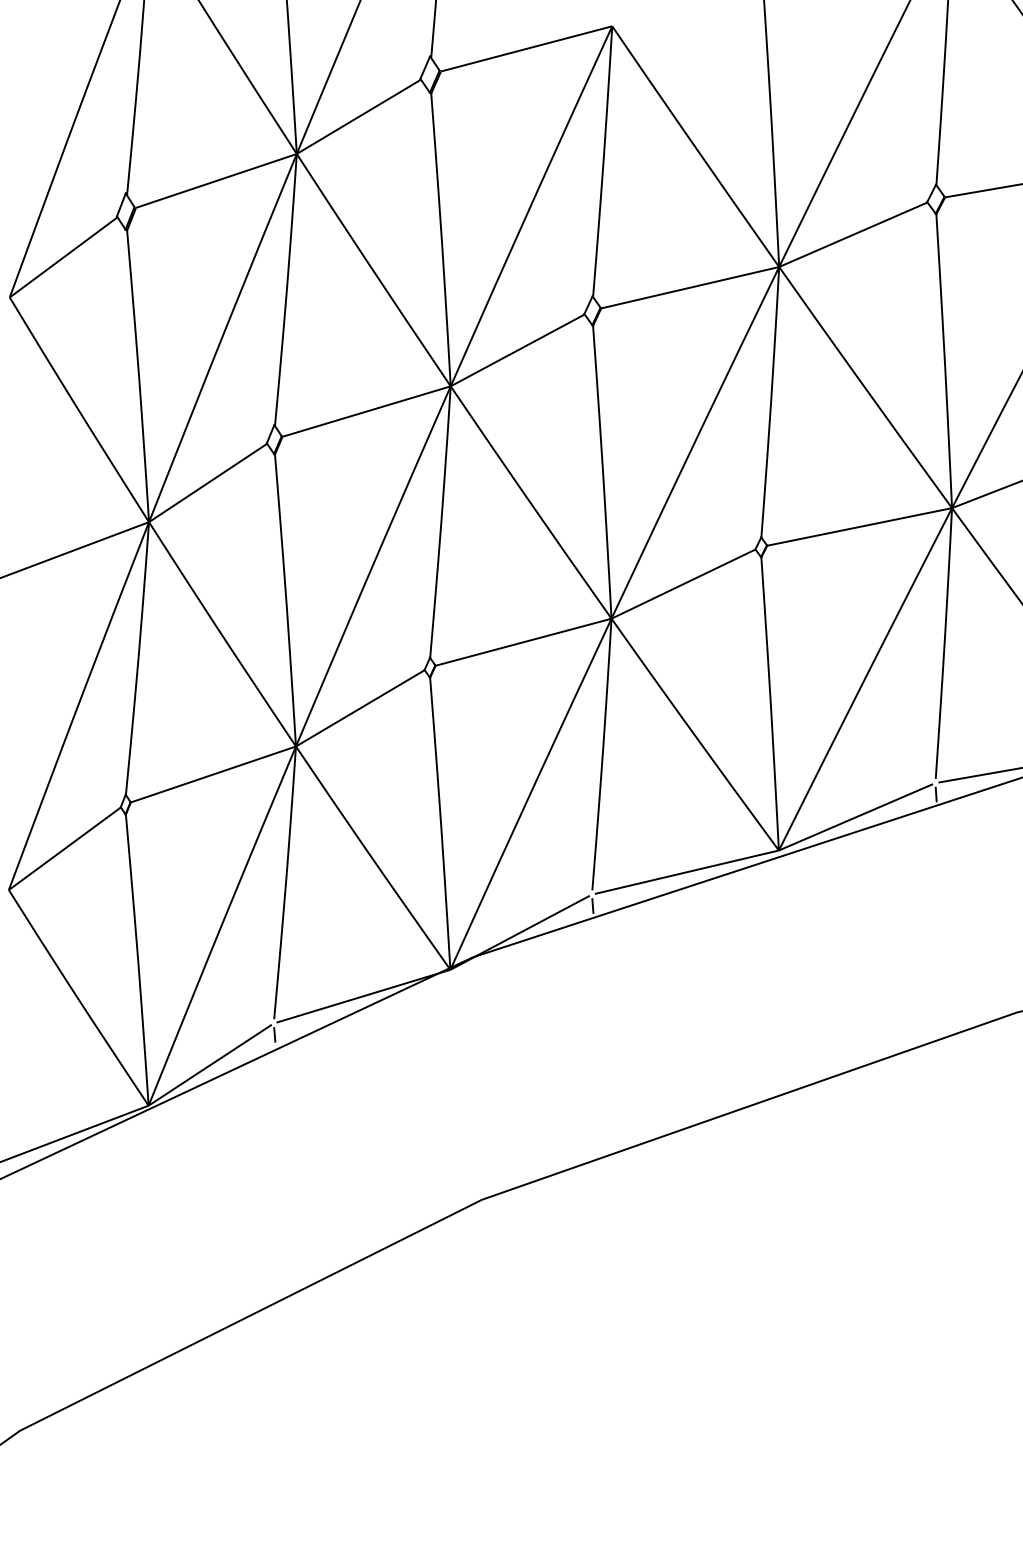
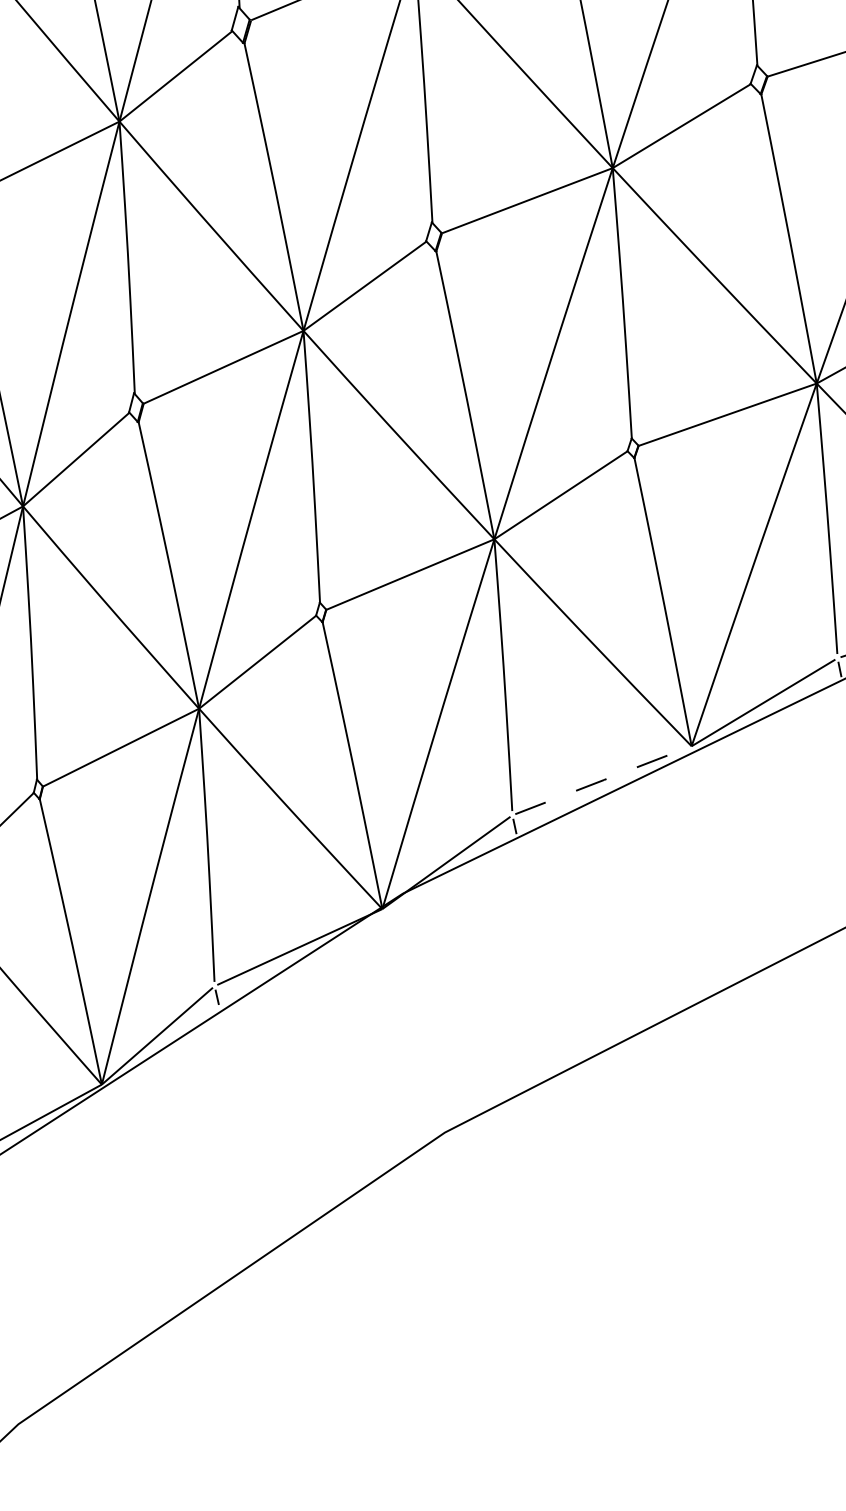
line: (686, 872) -> (603, 780), solid -> dashed

